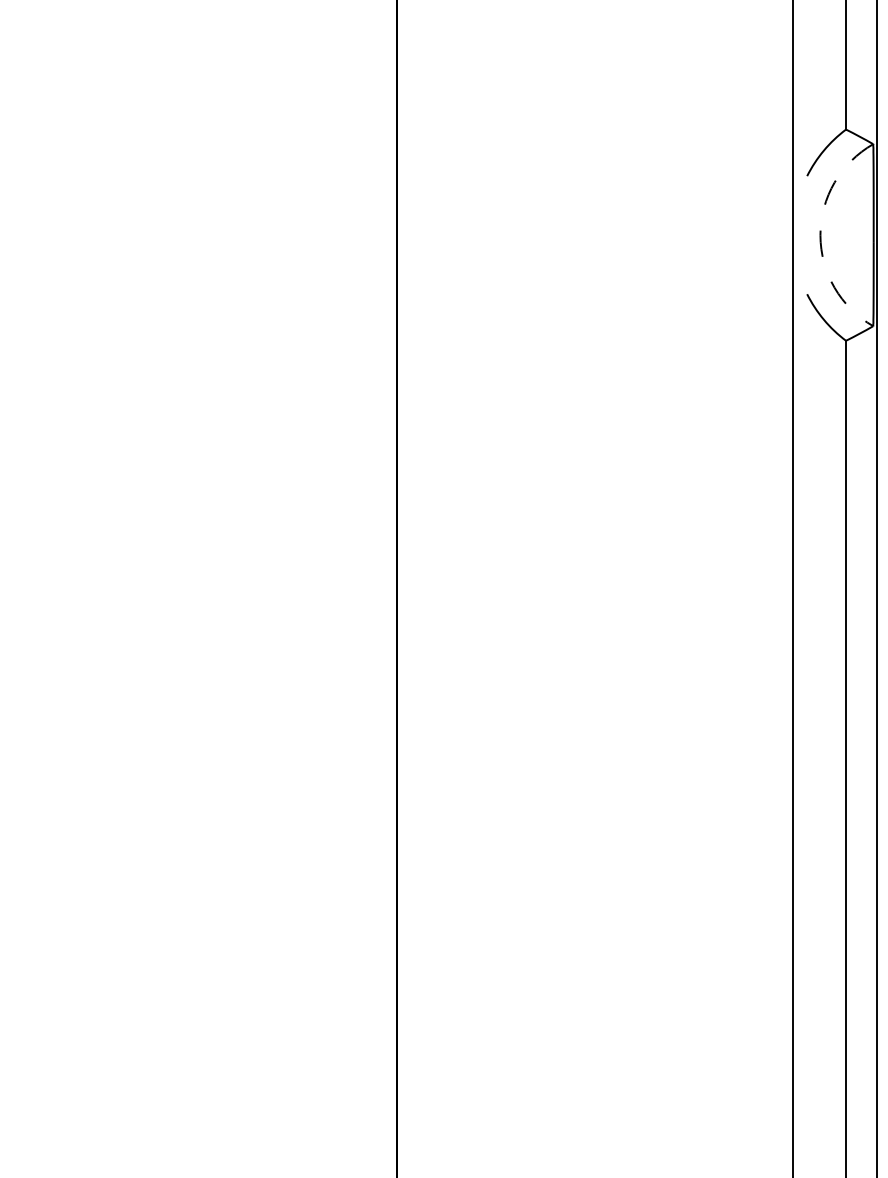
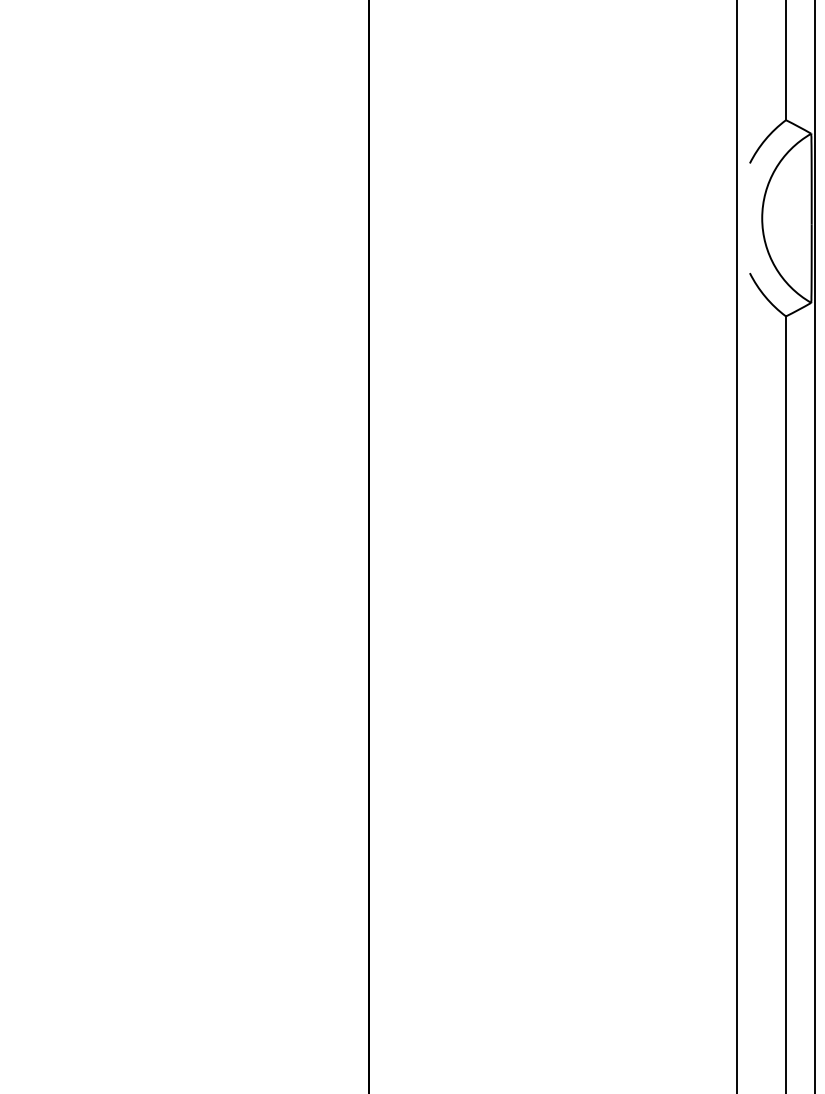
arc: (820, 235) -> (762, 218), dashed -> solid

